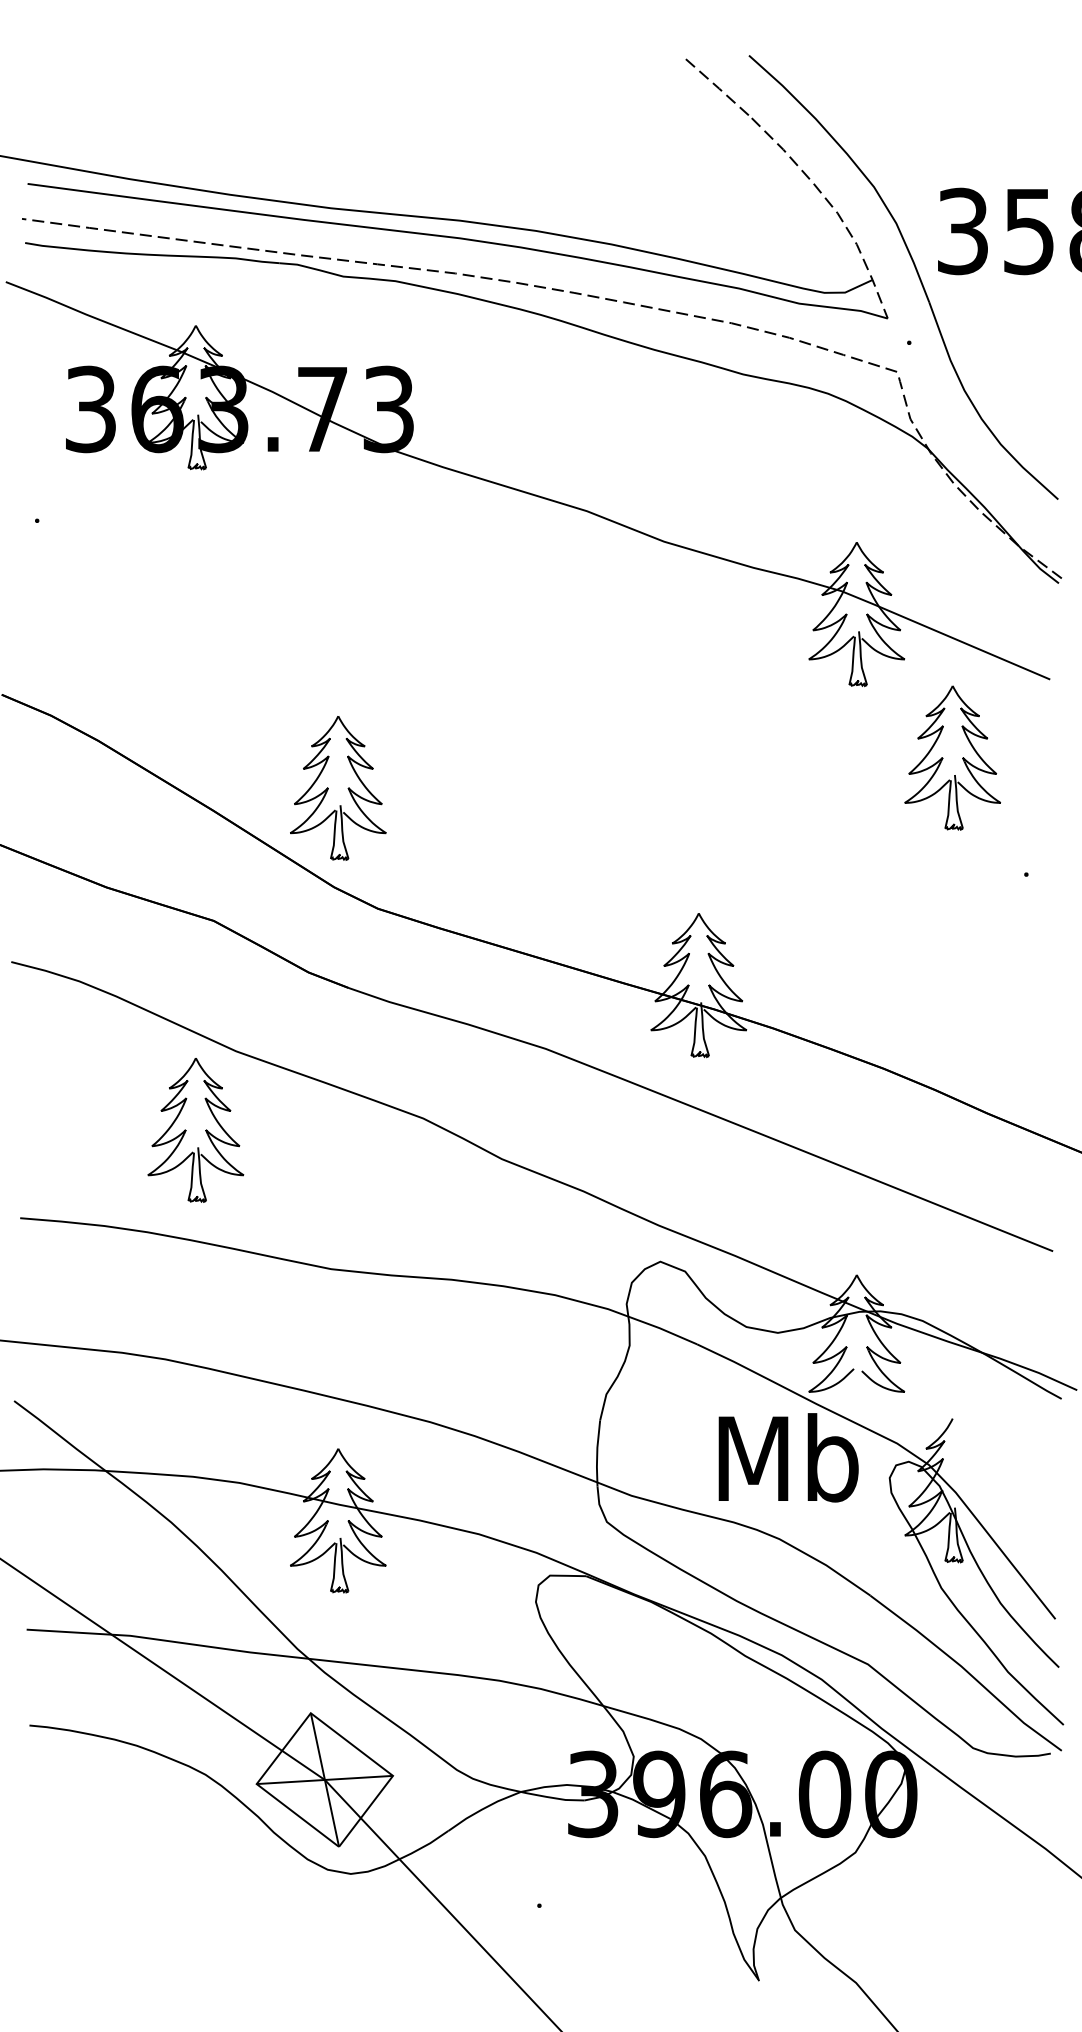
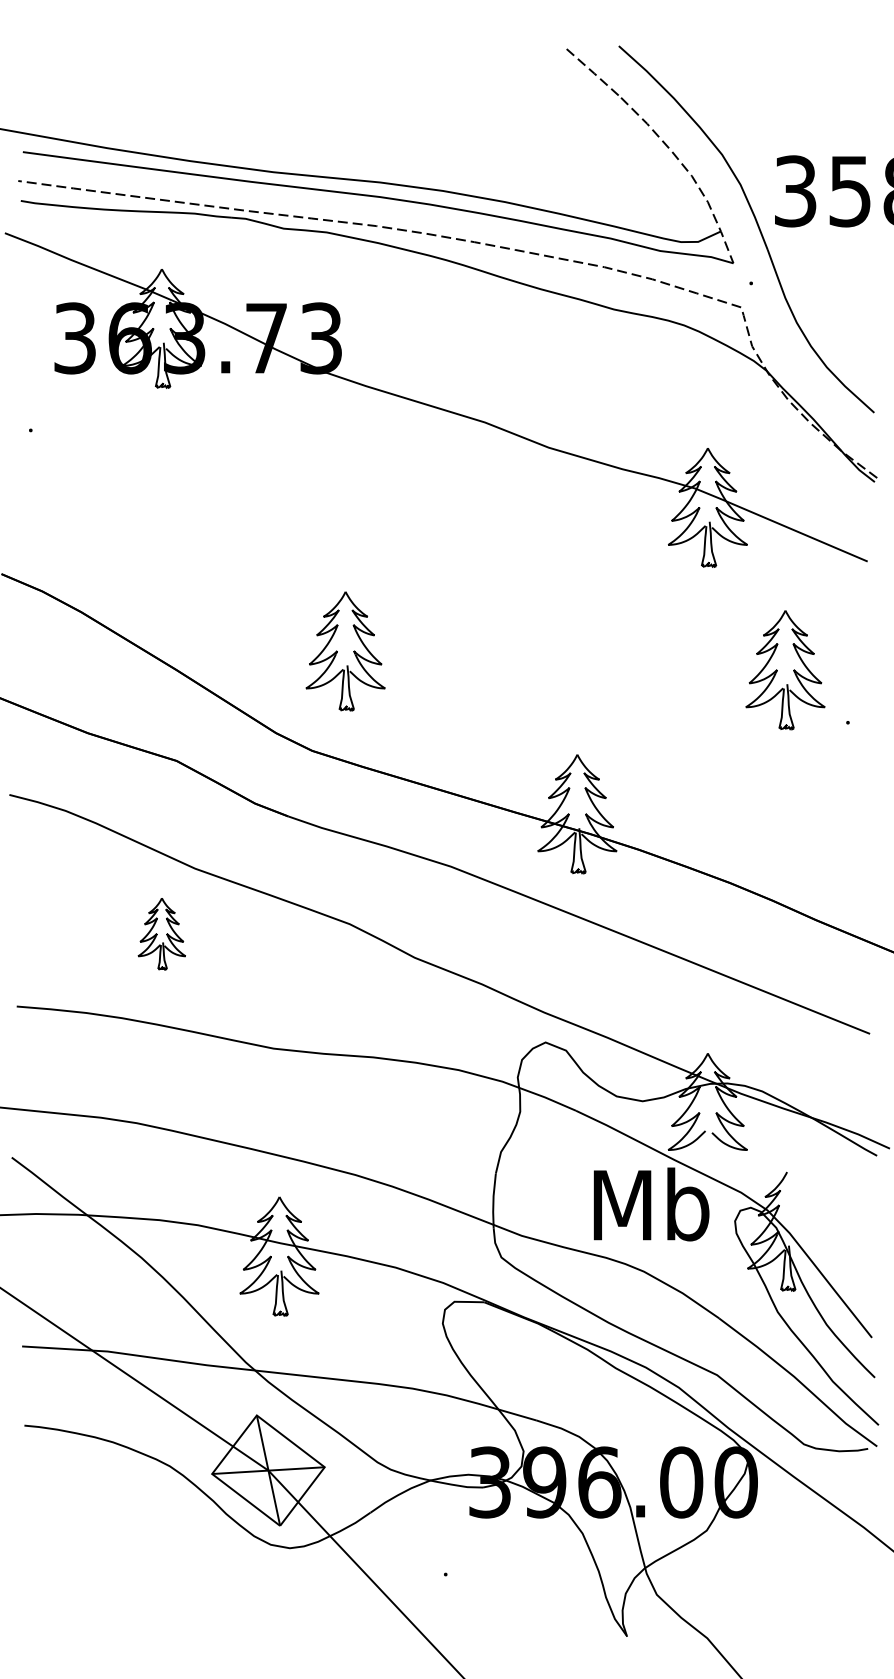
part: (952, 757) -> (785, 669), moved
part: (338, 788) -> (345, 651), moved
part: (195, 1130) -> (161, 934), size x0.6

